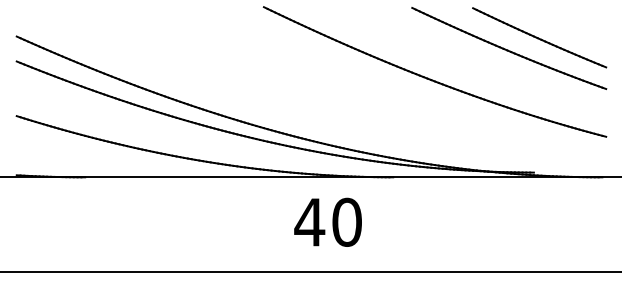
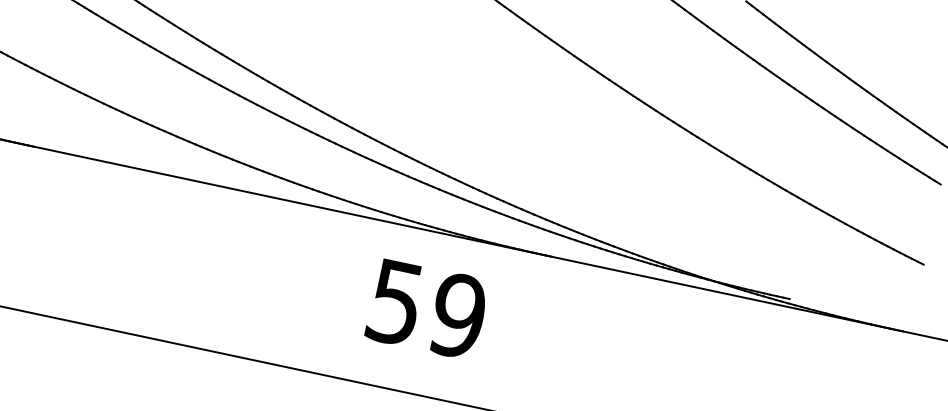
text: (327, 222) -> (425, 309), 40 -> 59

